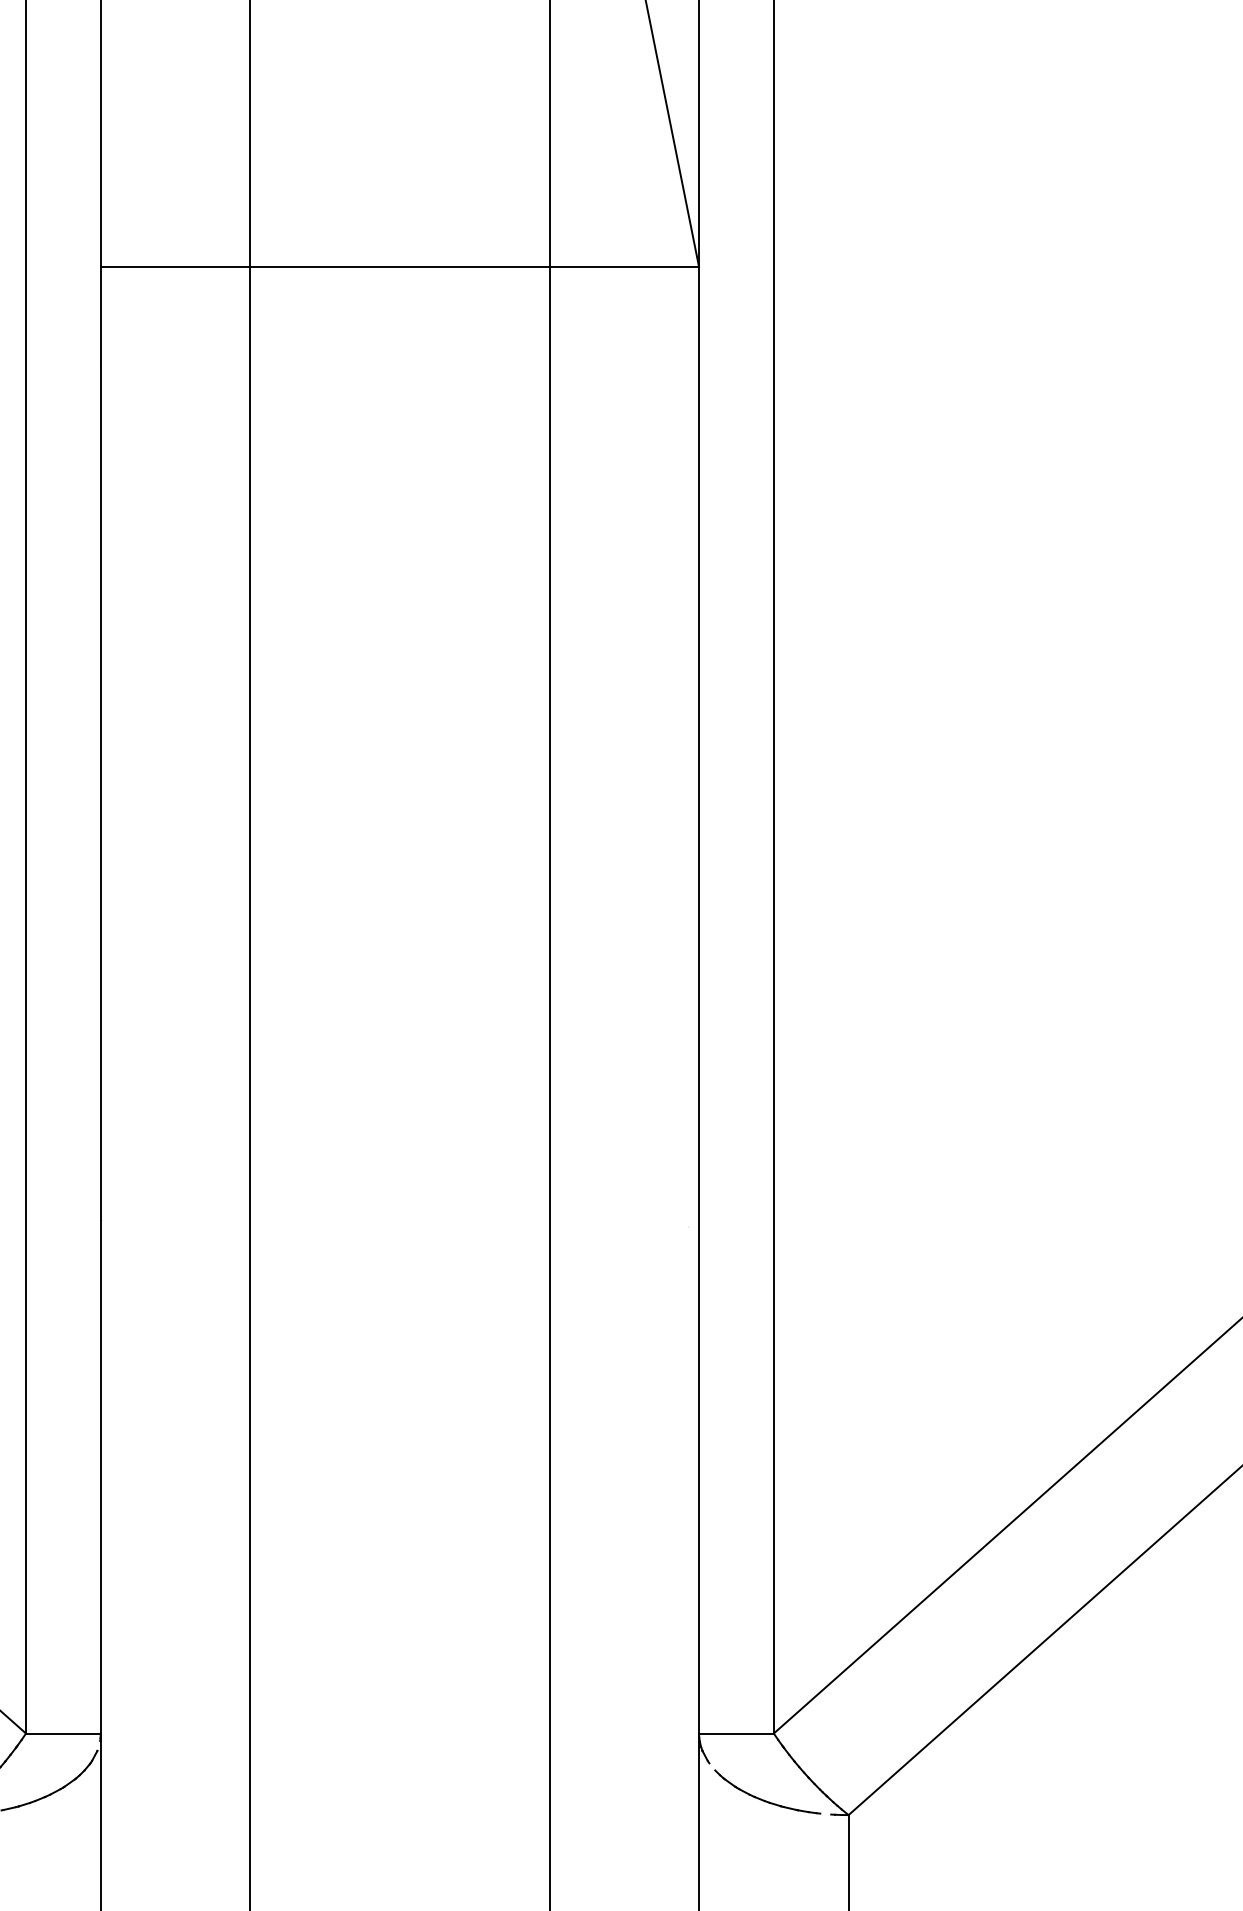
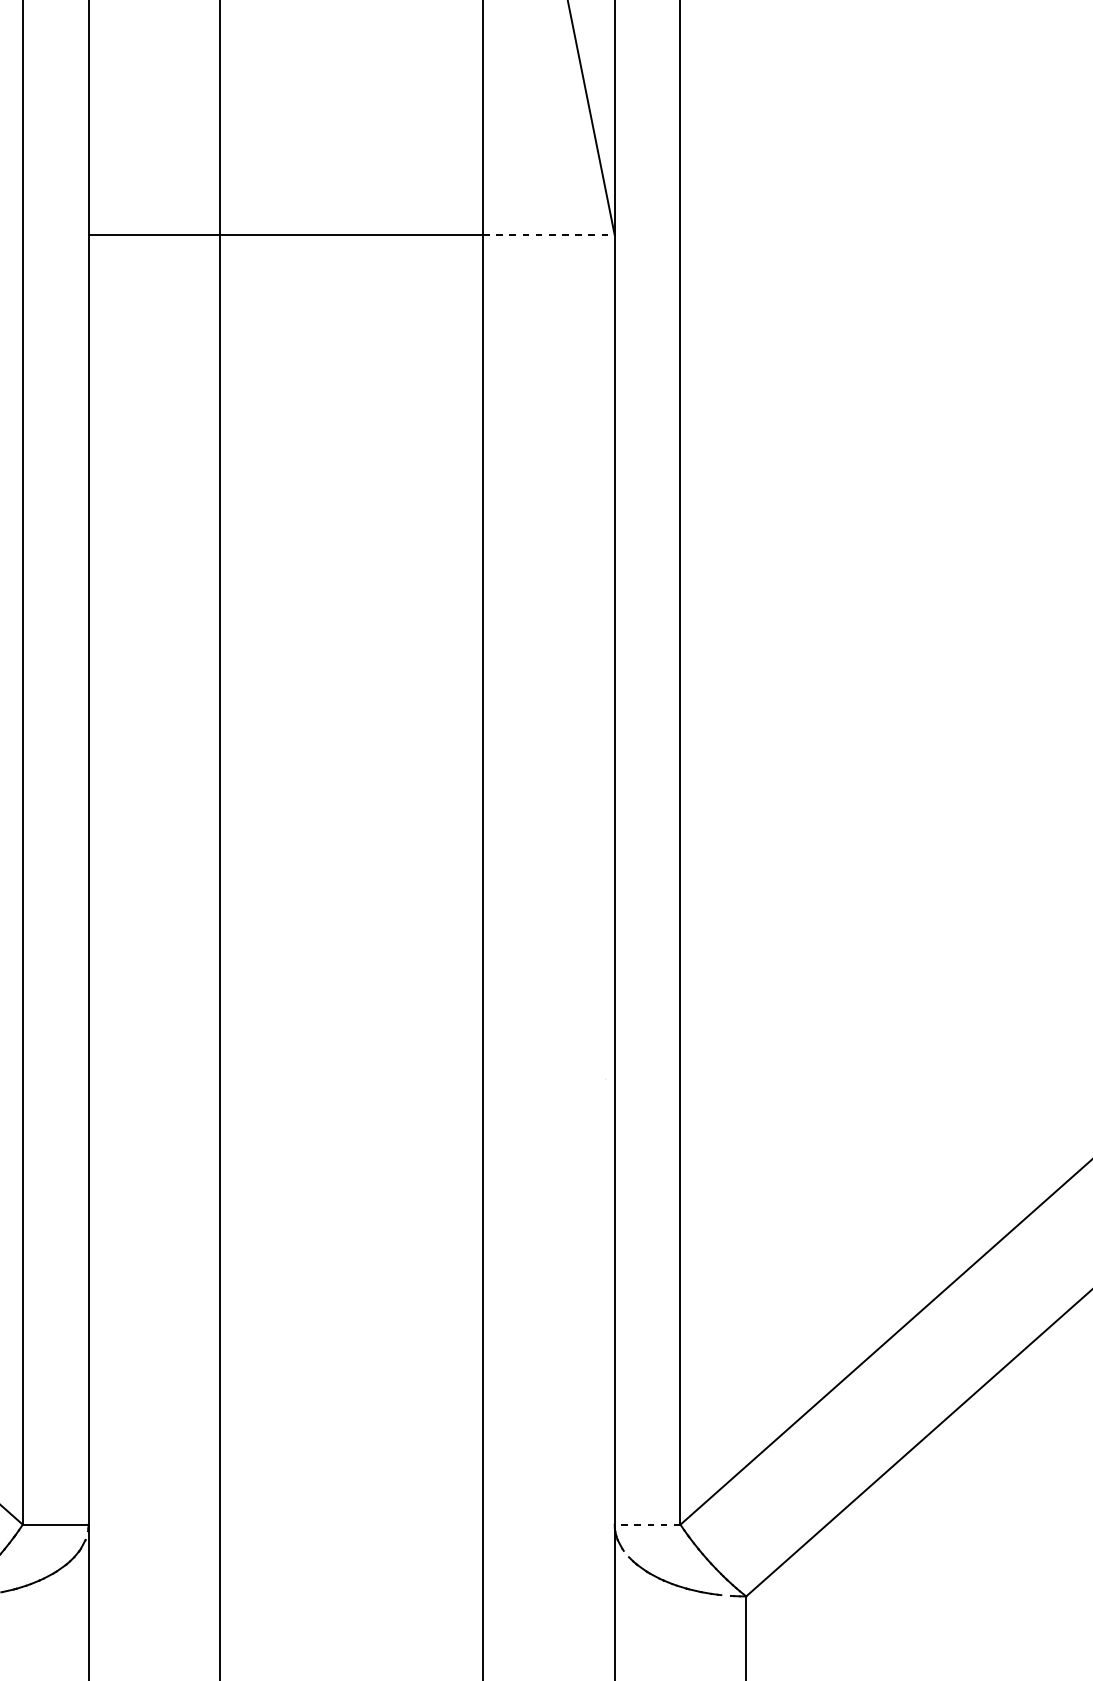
line: (624, 267) -> (549, 235), solid -> dashed
line: (736, 1733) -> (647, 1524), solid -> dashed

